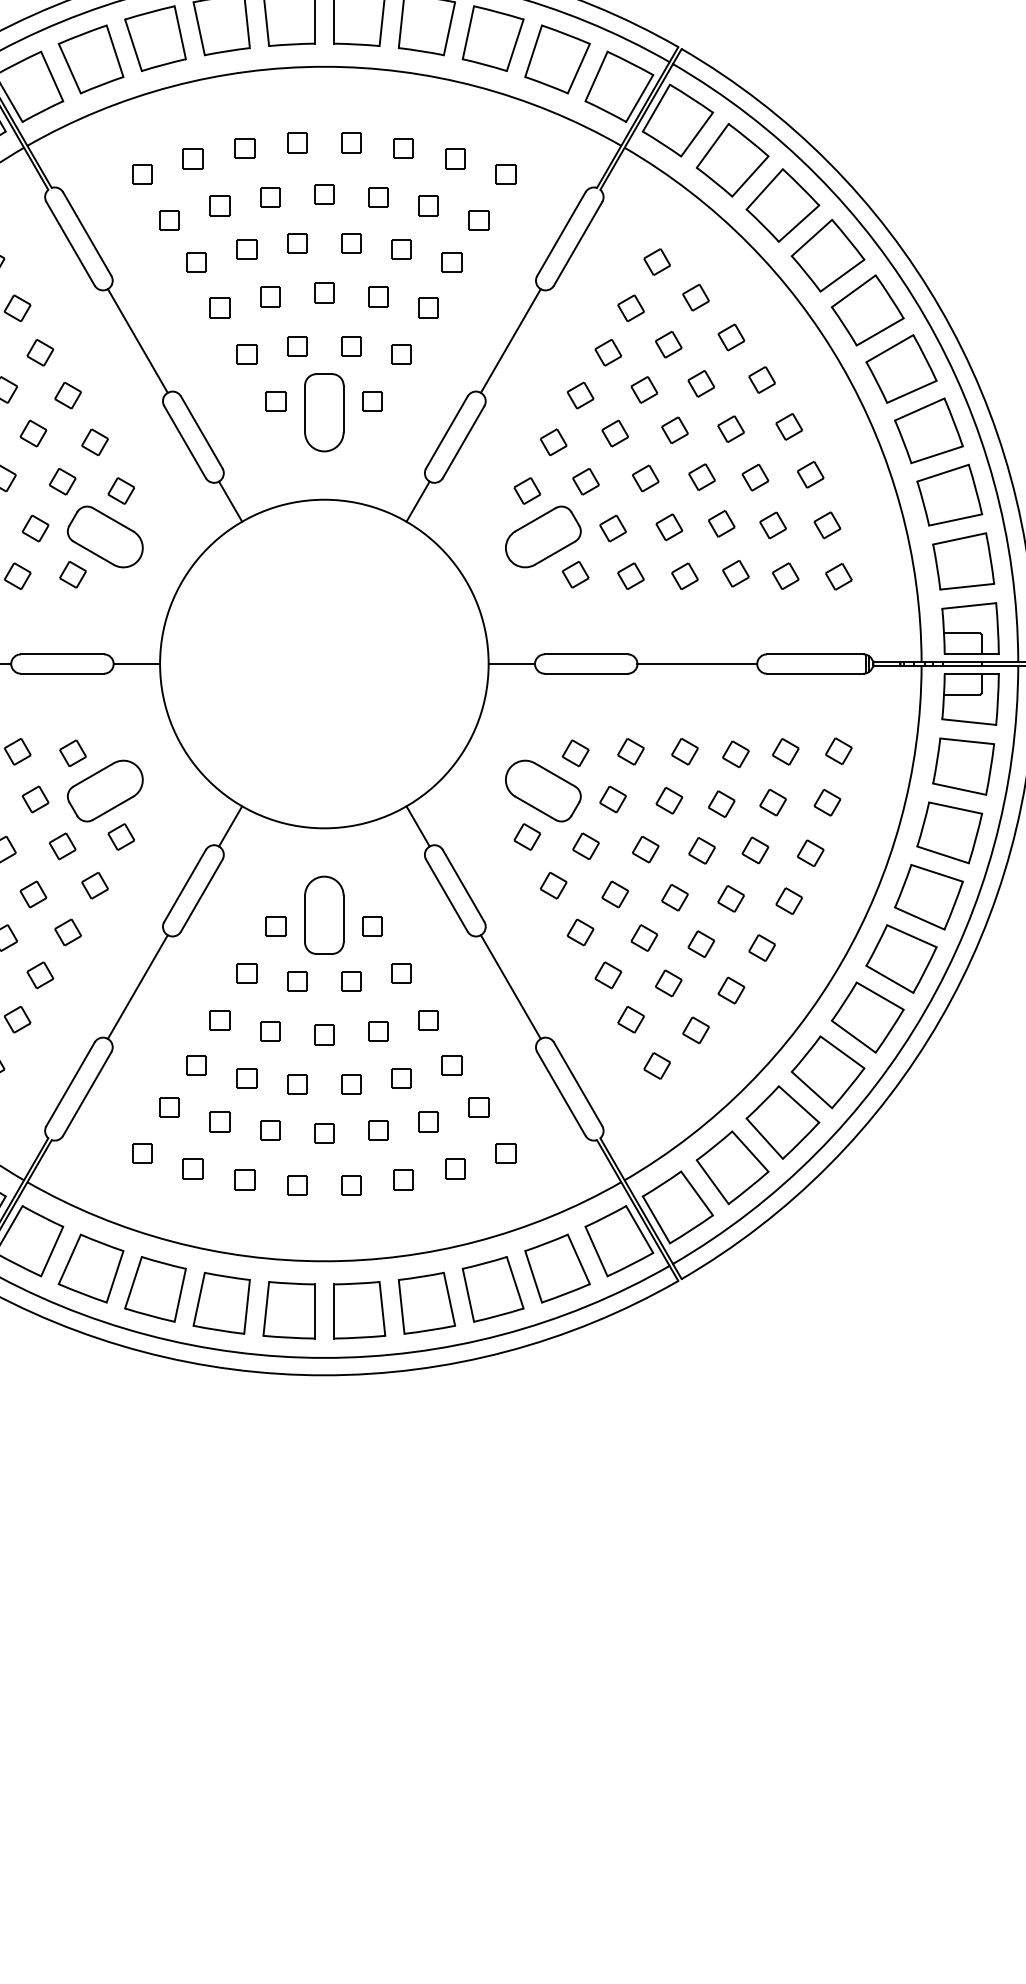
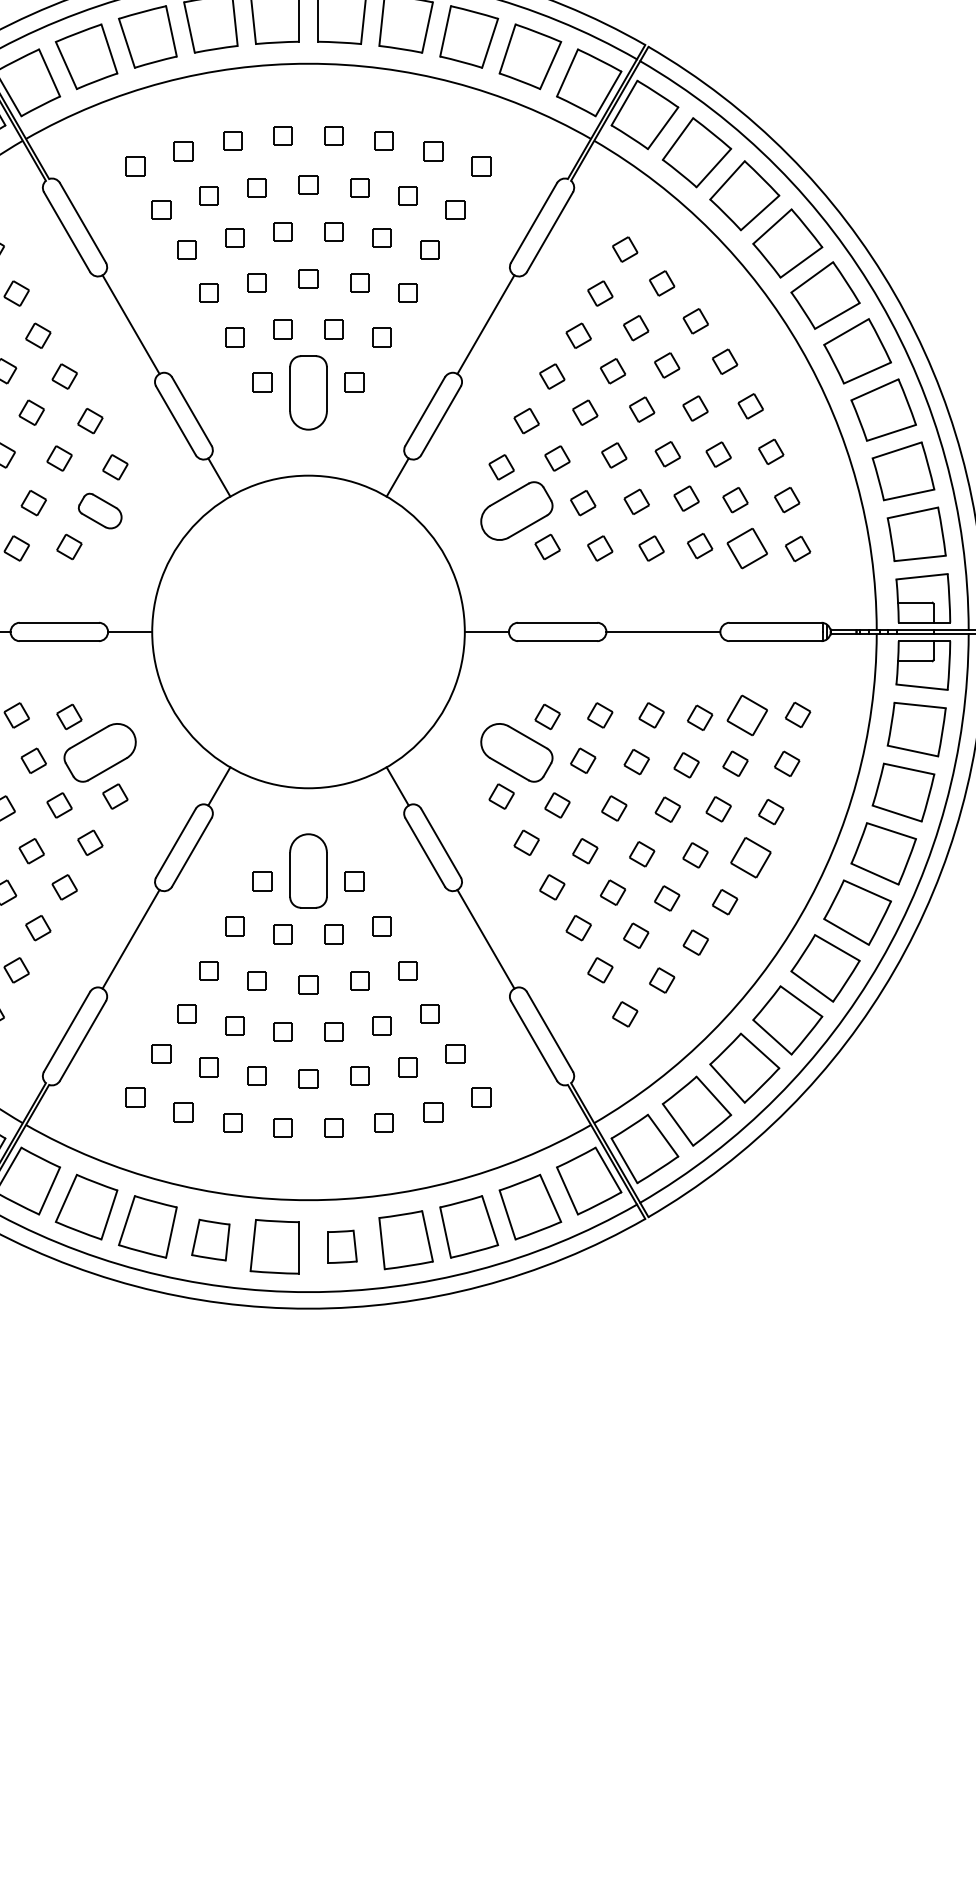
part: (105, 536) -> (100, 510), size x0.6
part: (785, 575) -> (747, 547), size x1.6
part: (785, 751) -> (747, 715), size x1.6
part: (788, 900) -> (750, 856), size x1.6
part: (221, 1302) -> (210, 1239), size x0.7
part: (359, 1310) -> (341, 1247), size x0.6

